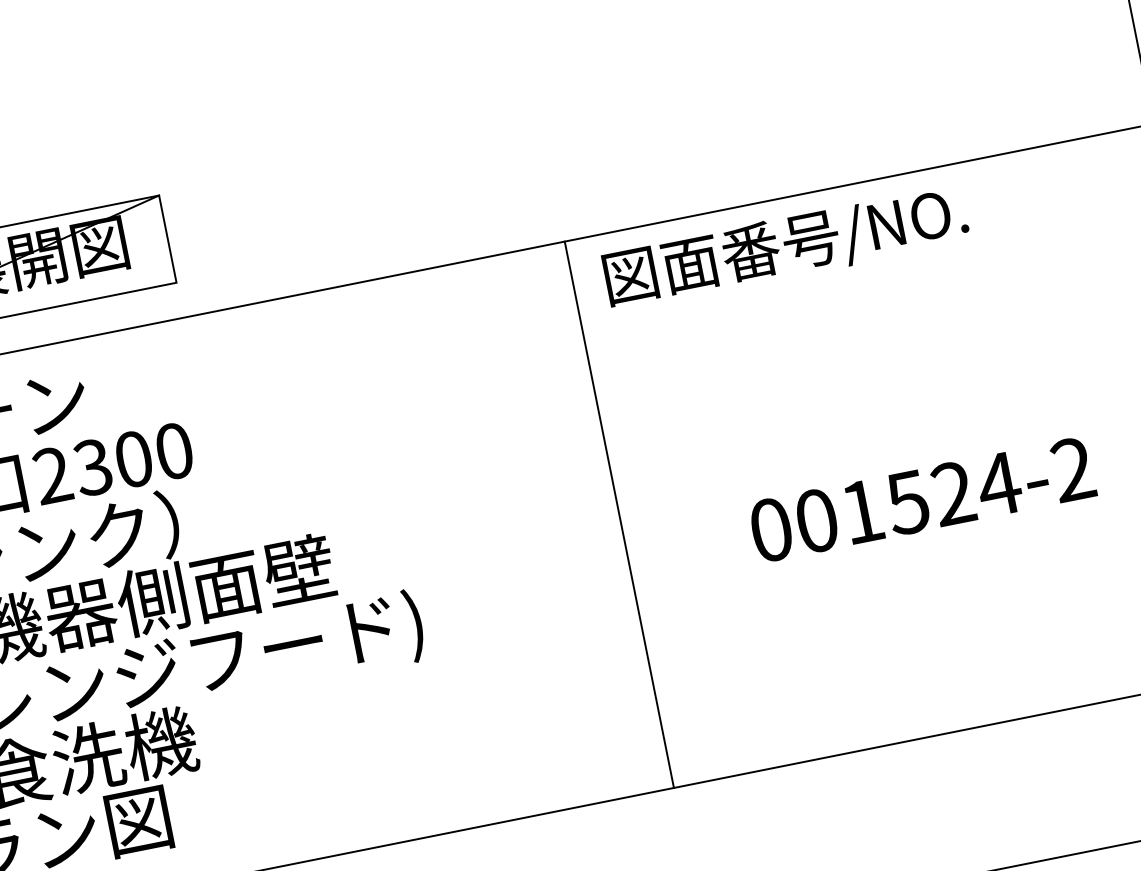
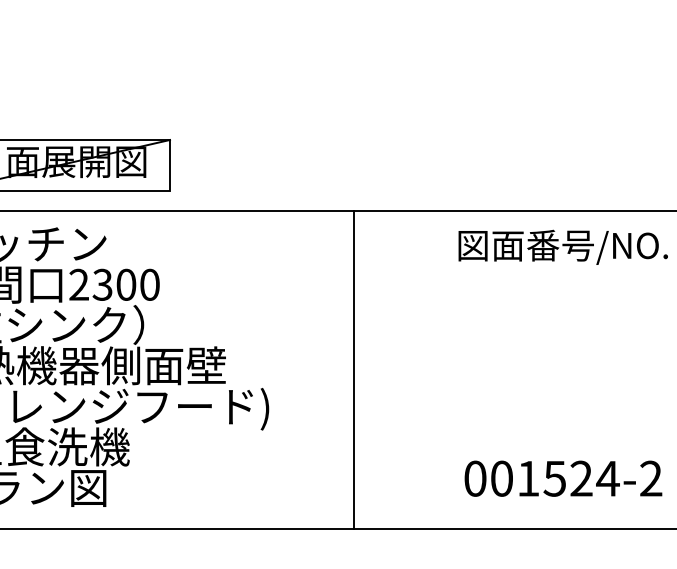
text: (784, 246) -> (562, 246), moved
text: (922, 499) -> (563, 478), moved
line: (620, 515) -> (354, 370), moved

